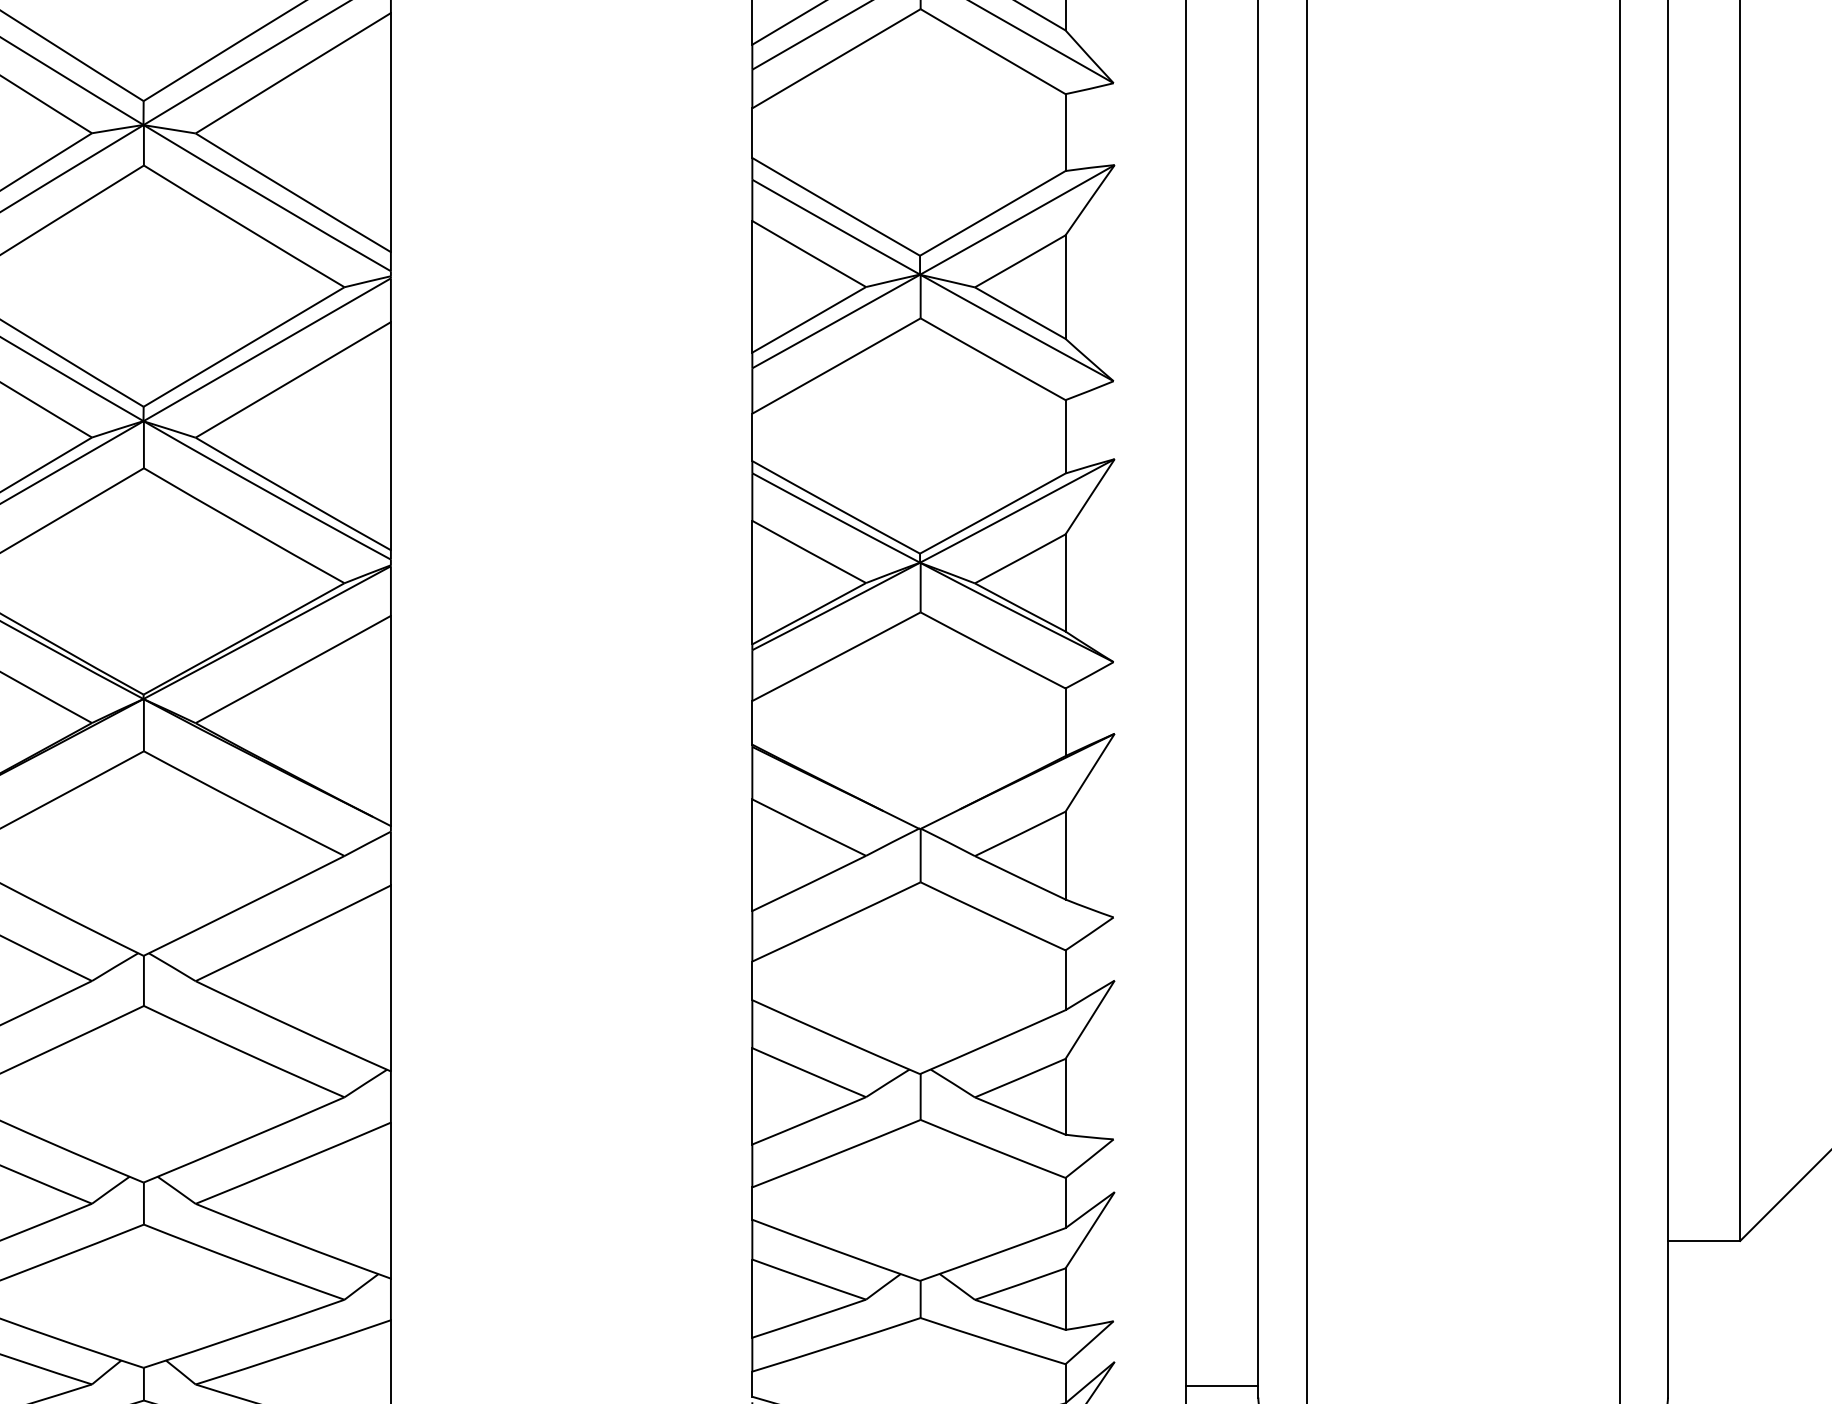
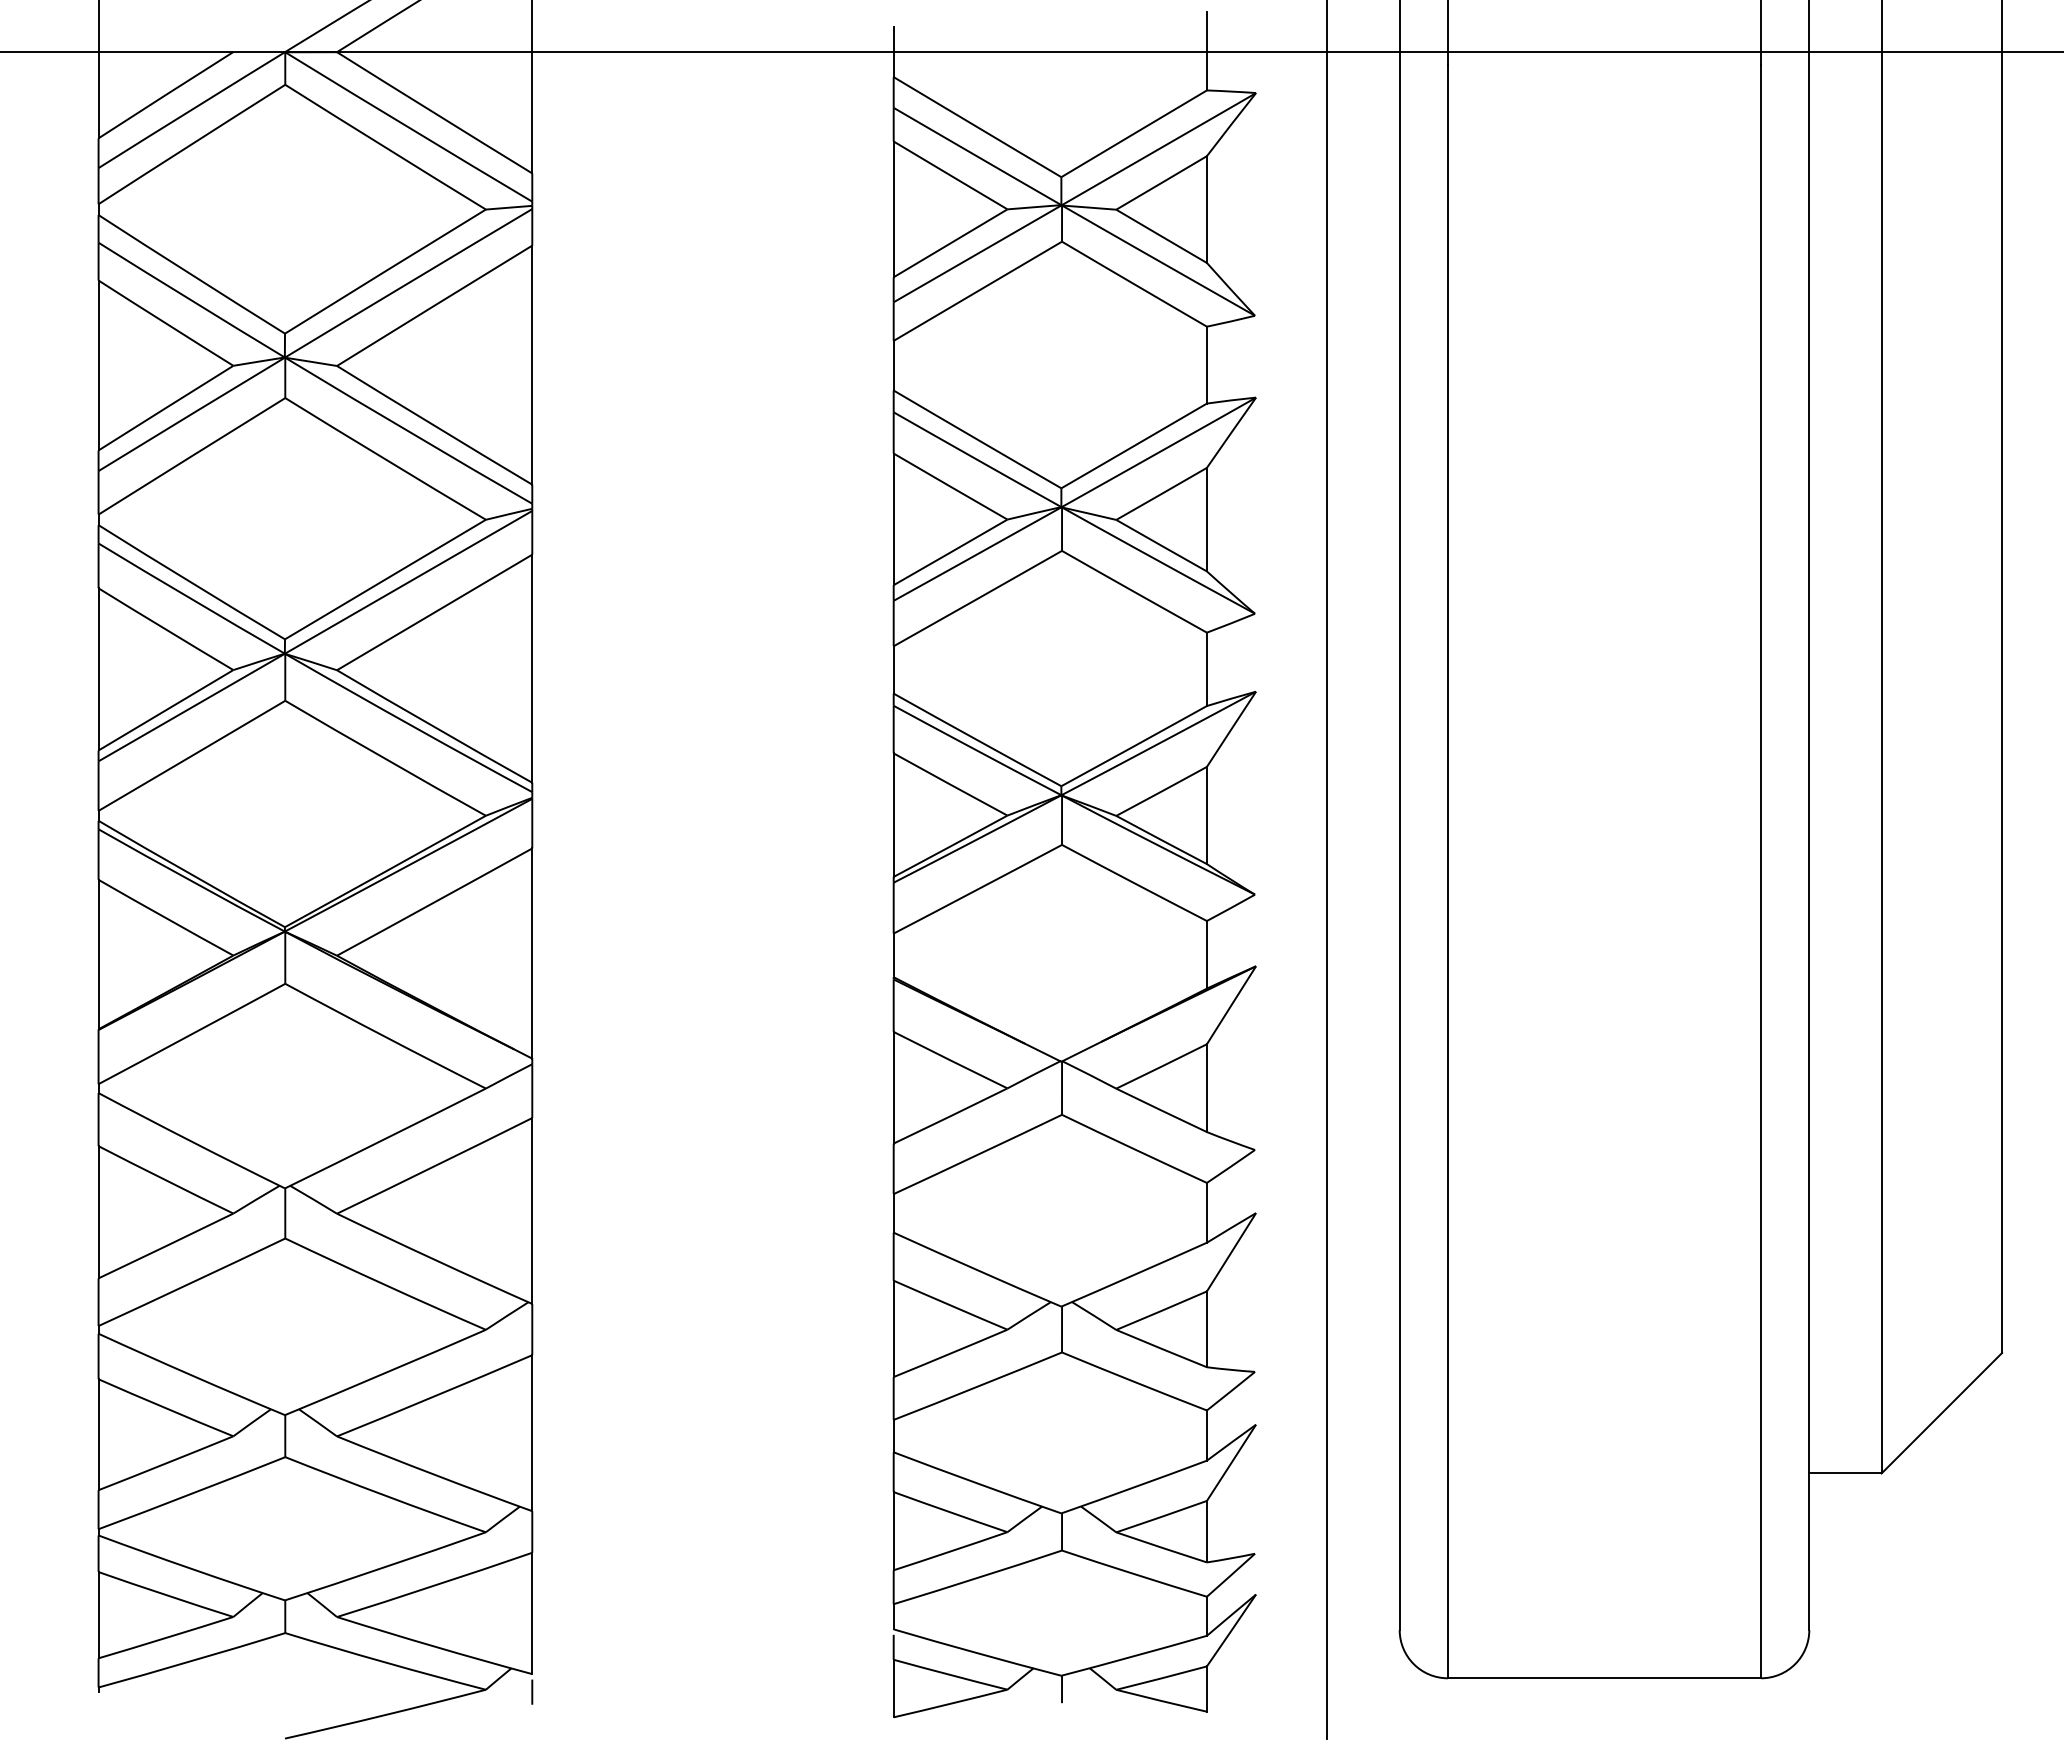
line: (1222, 1385) -> (1363, 1618), removed

